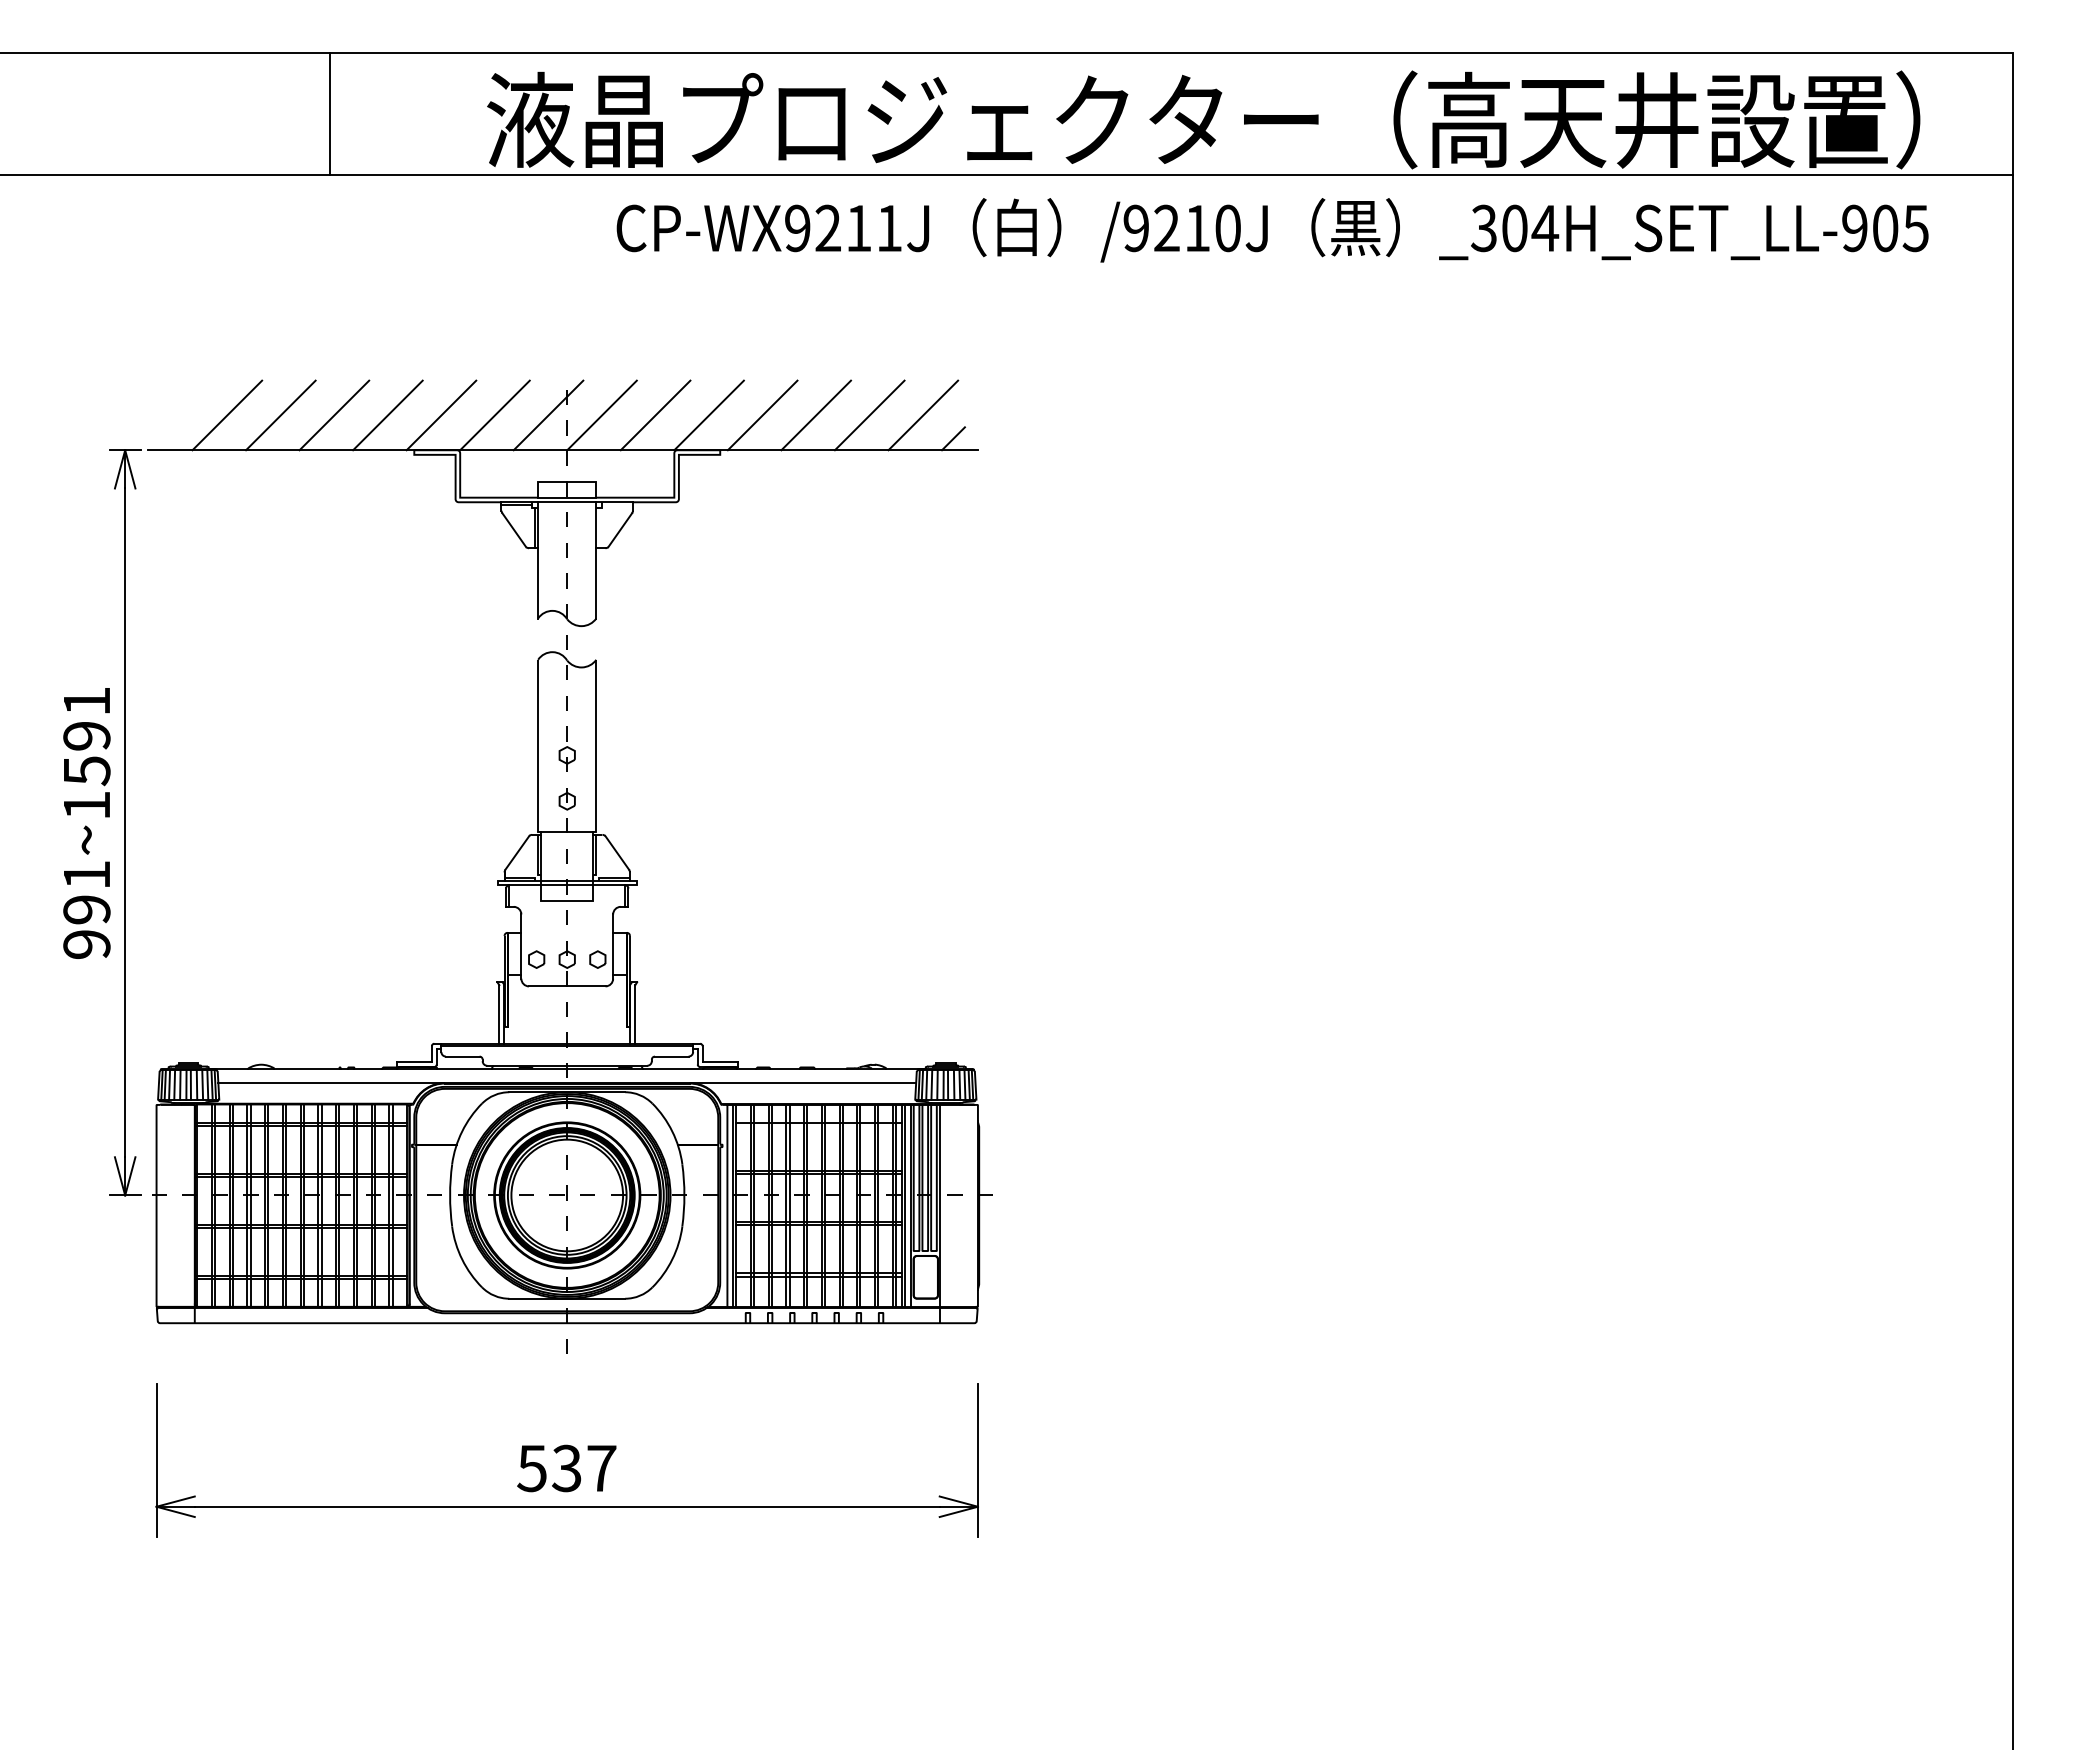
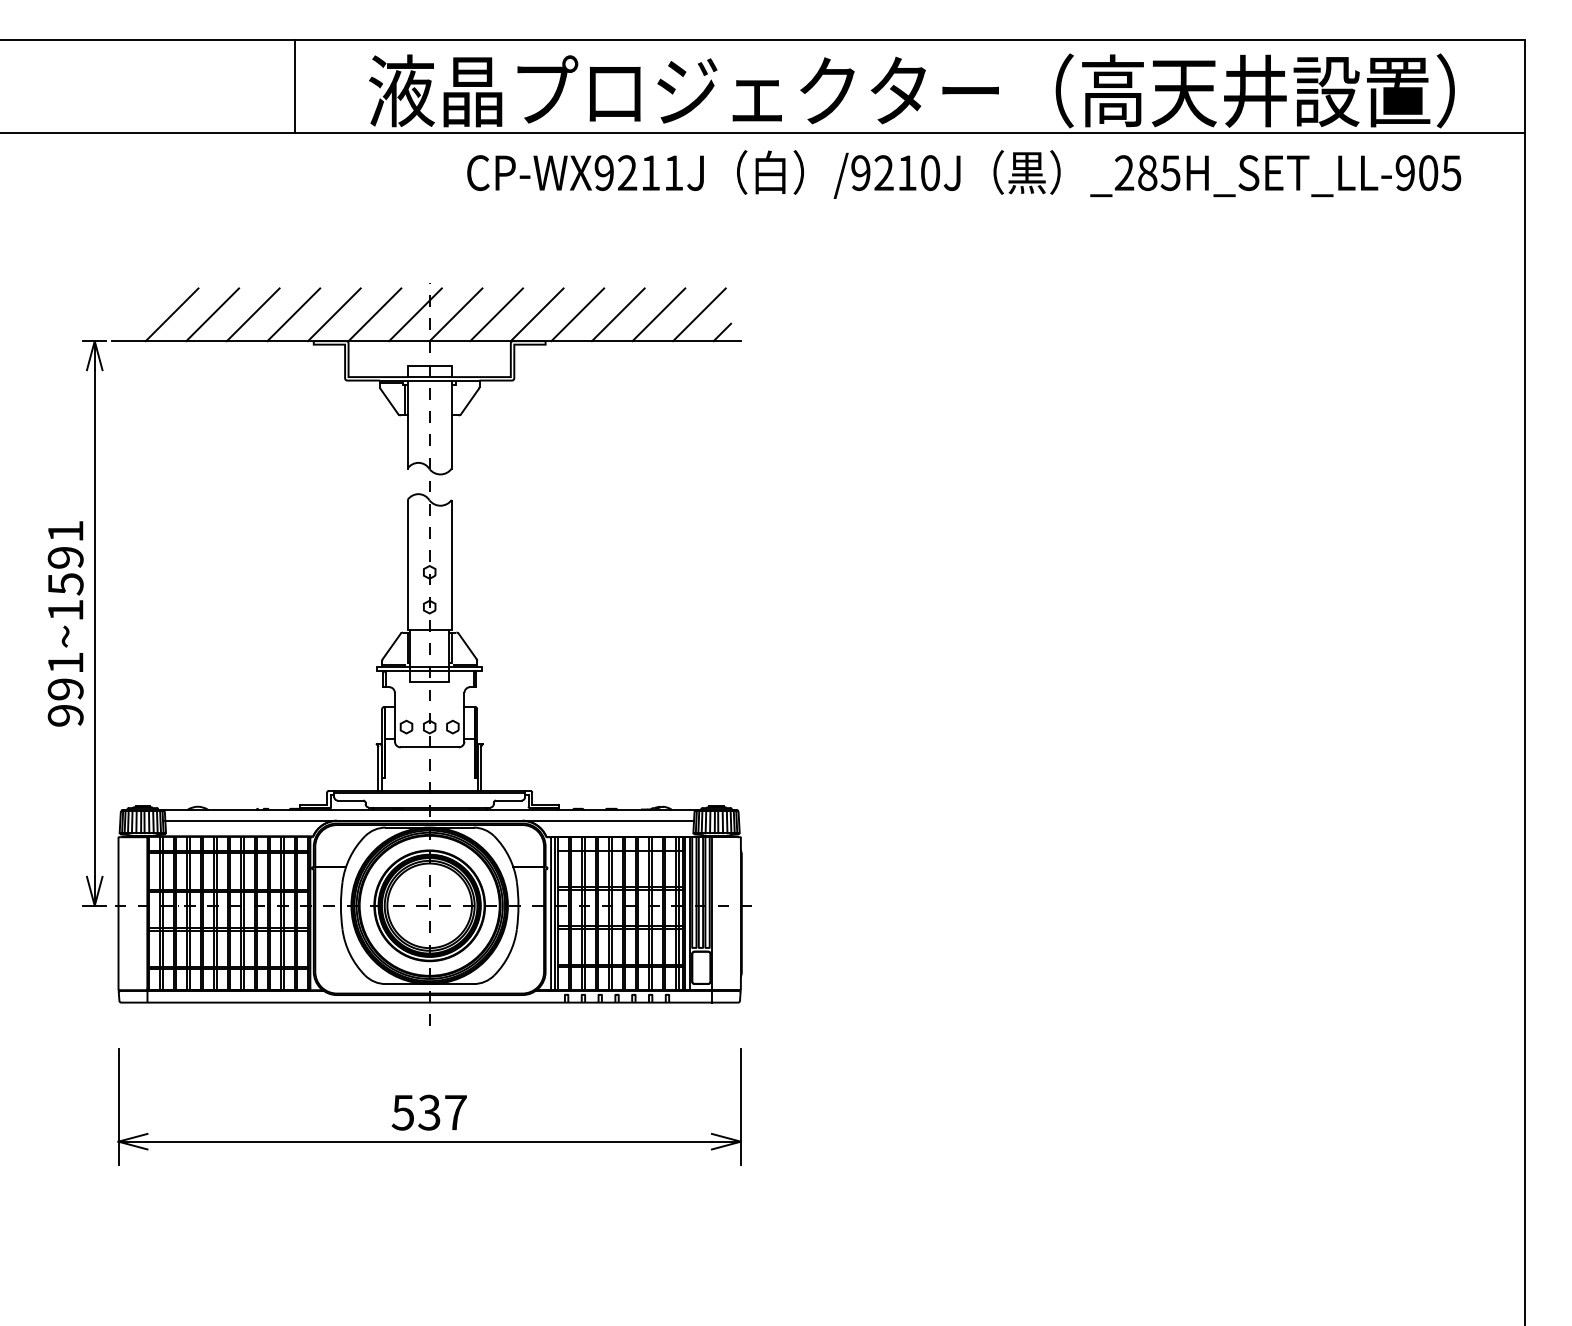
line: (330, 113) -> (295, 86), moved
text: (1515, 228) -> (1148, 173), _304H_SET_LL-905 -> _285H_SET_LL-905

